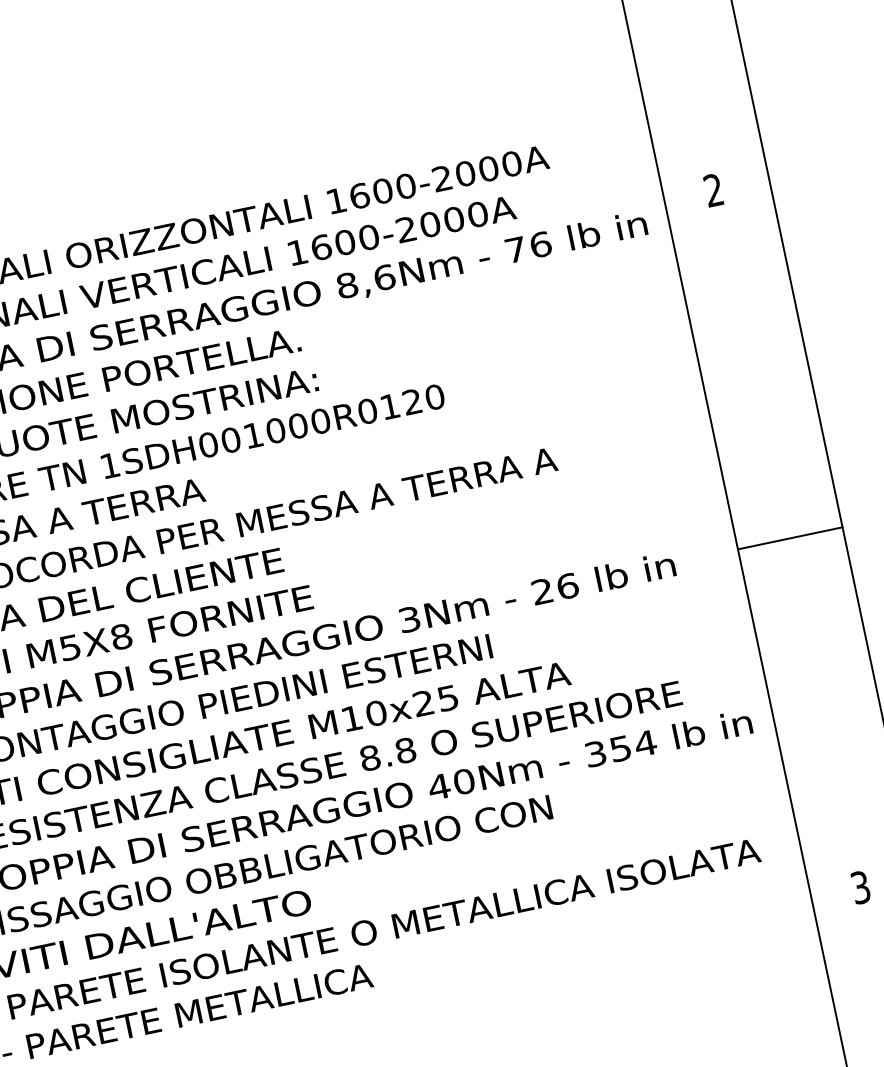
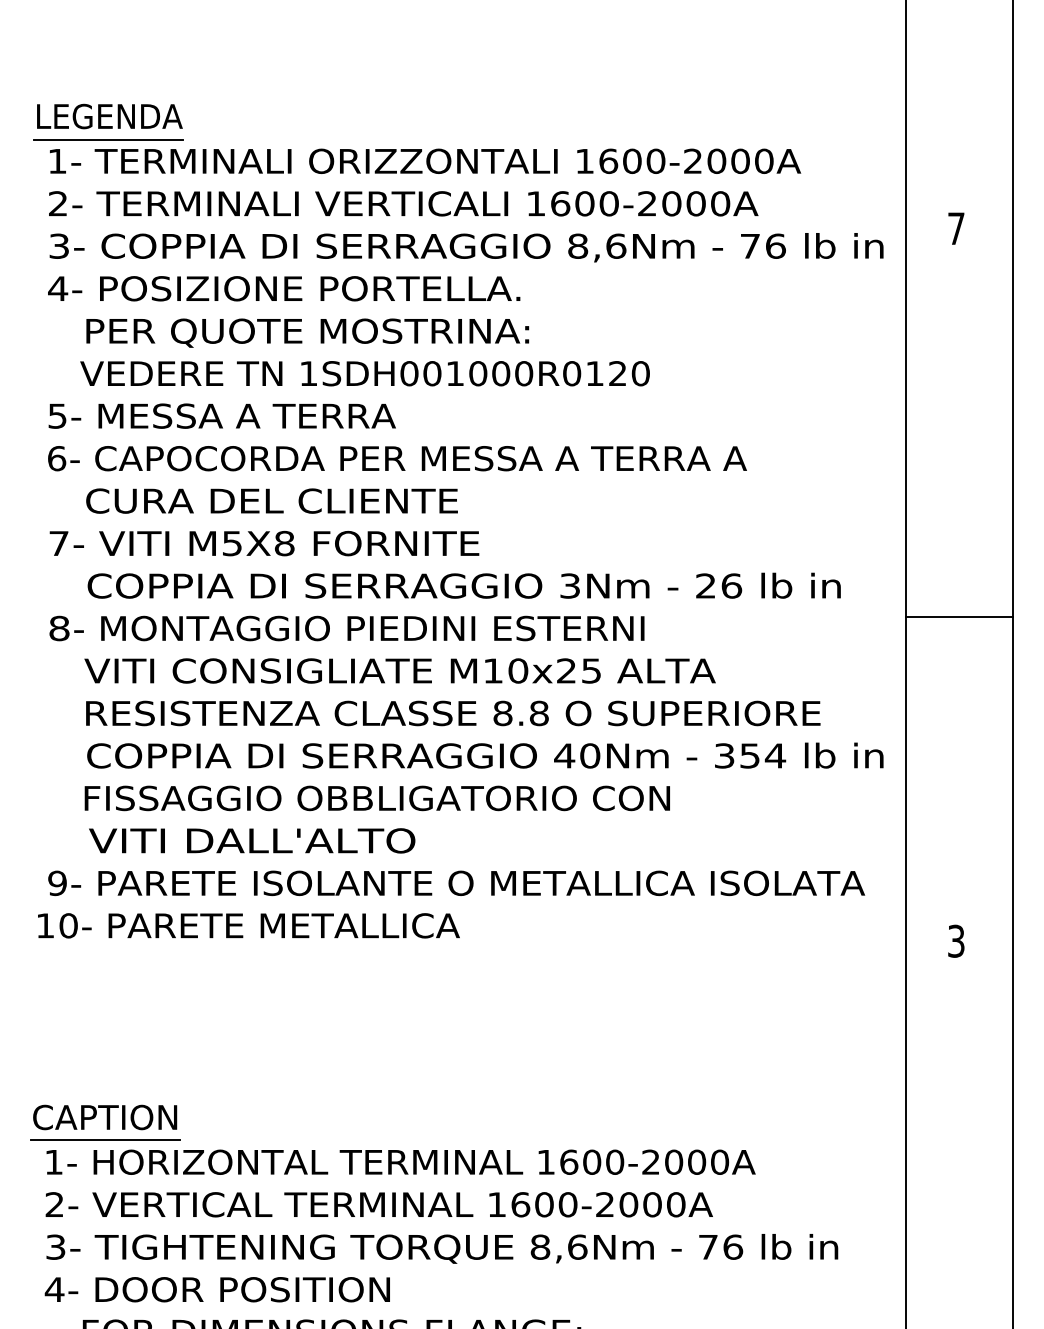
text: (713, 190) -> (956, 228), 2 -> 7
line: (789, 538) -> (958, 617), moved

